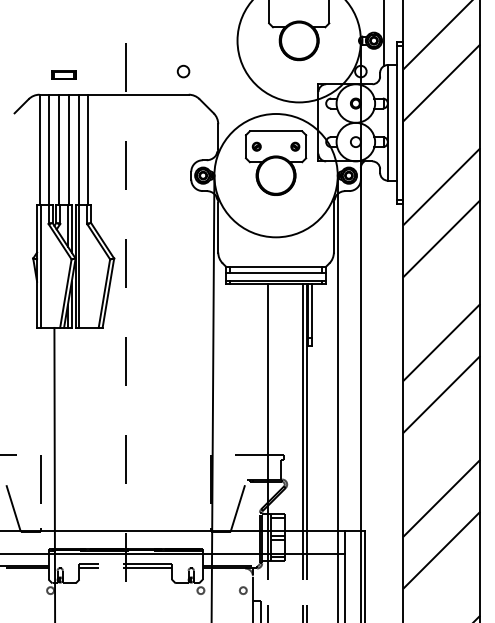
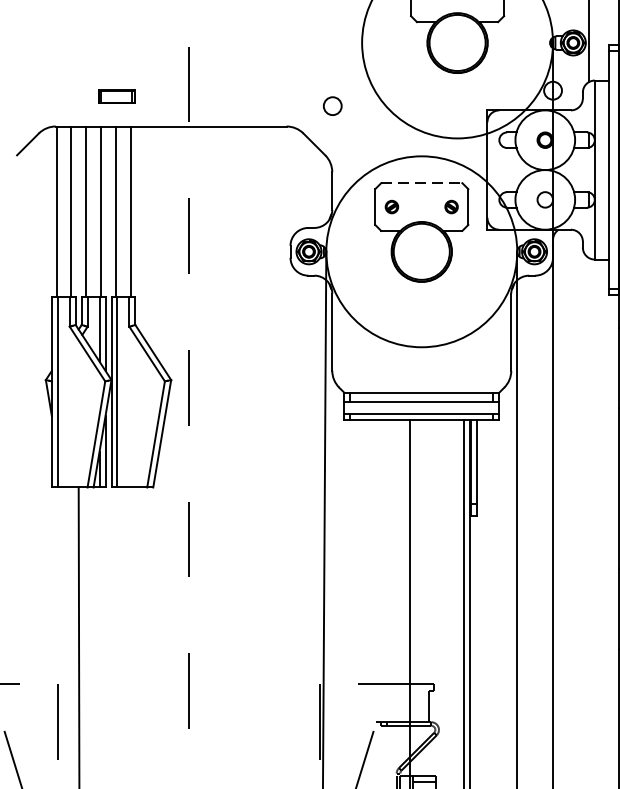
circle: (183, 71) -> (332, 106), moved
part: (63, 74) -> (115, 95), moved
line: (276, 131) -> (422, 183), solid -> dashed

